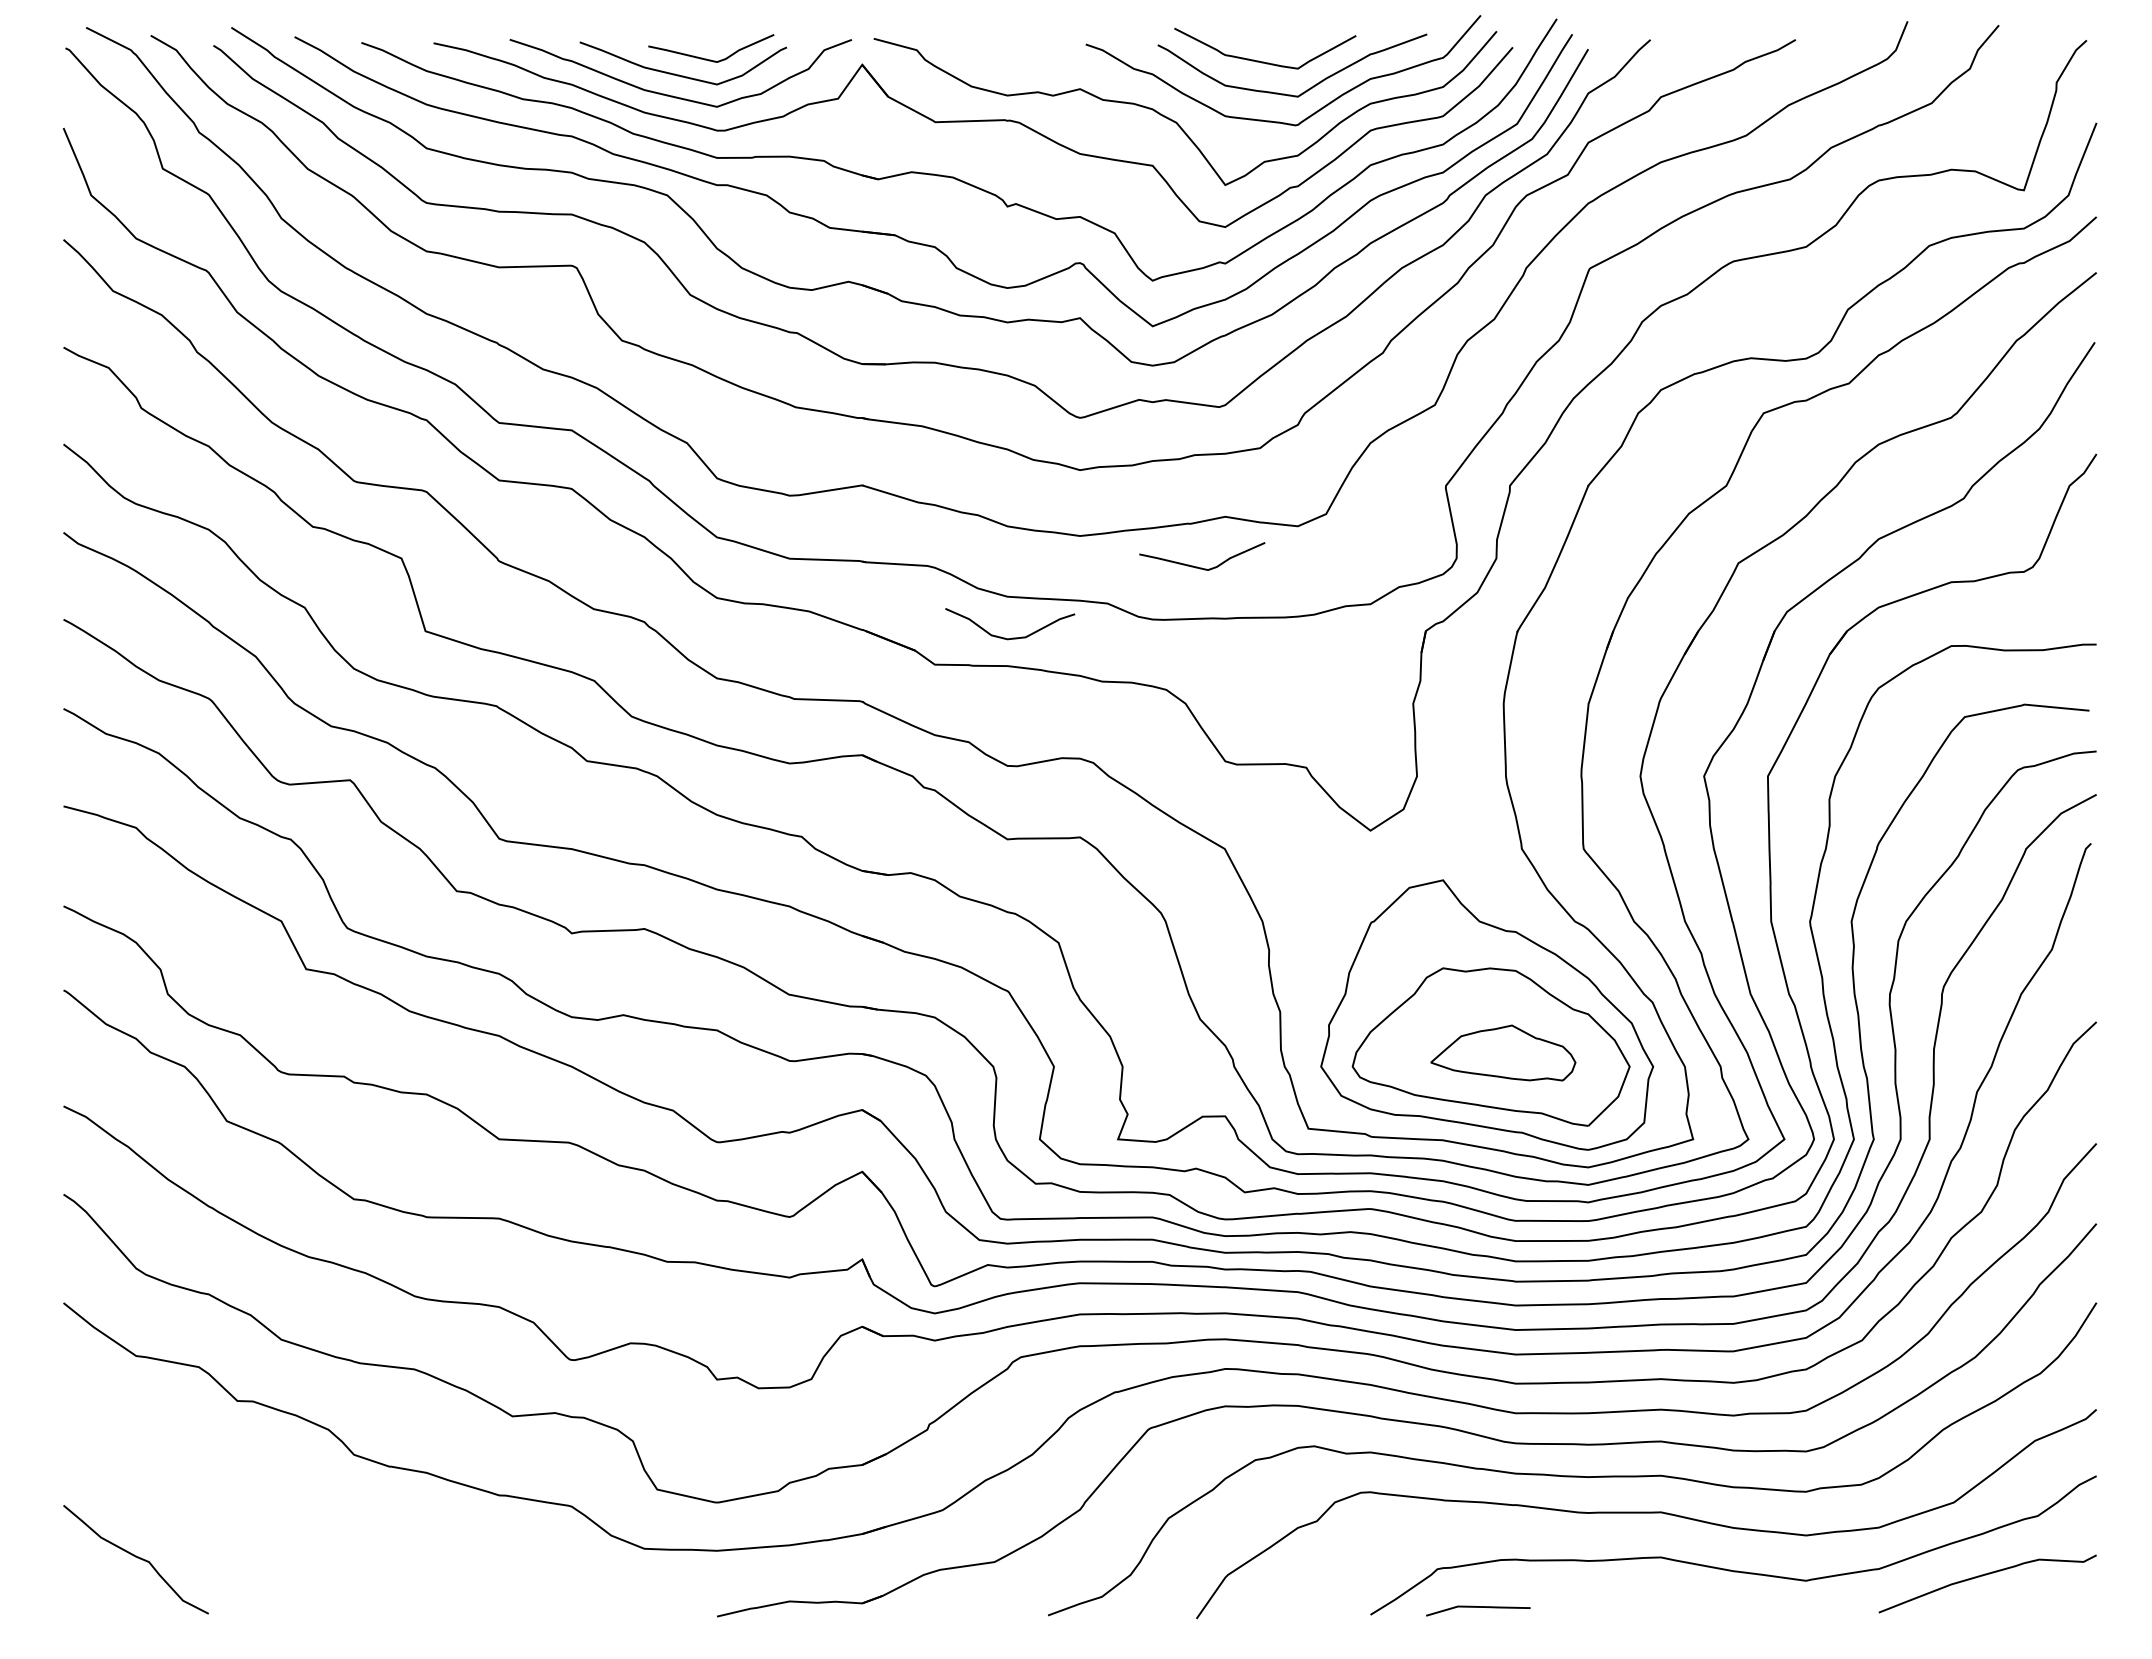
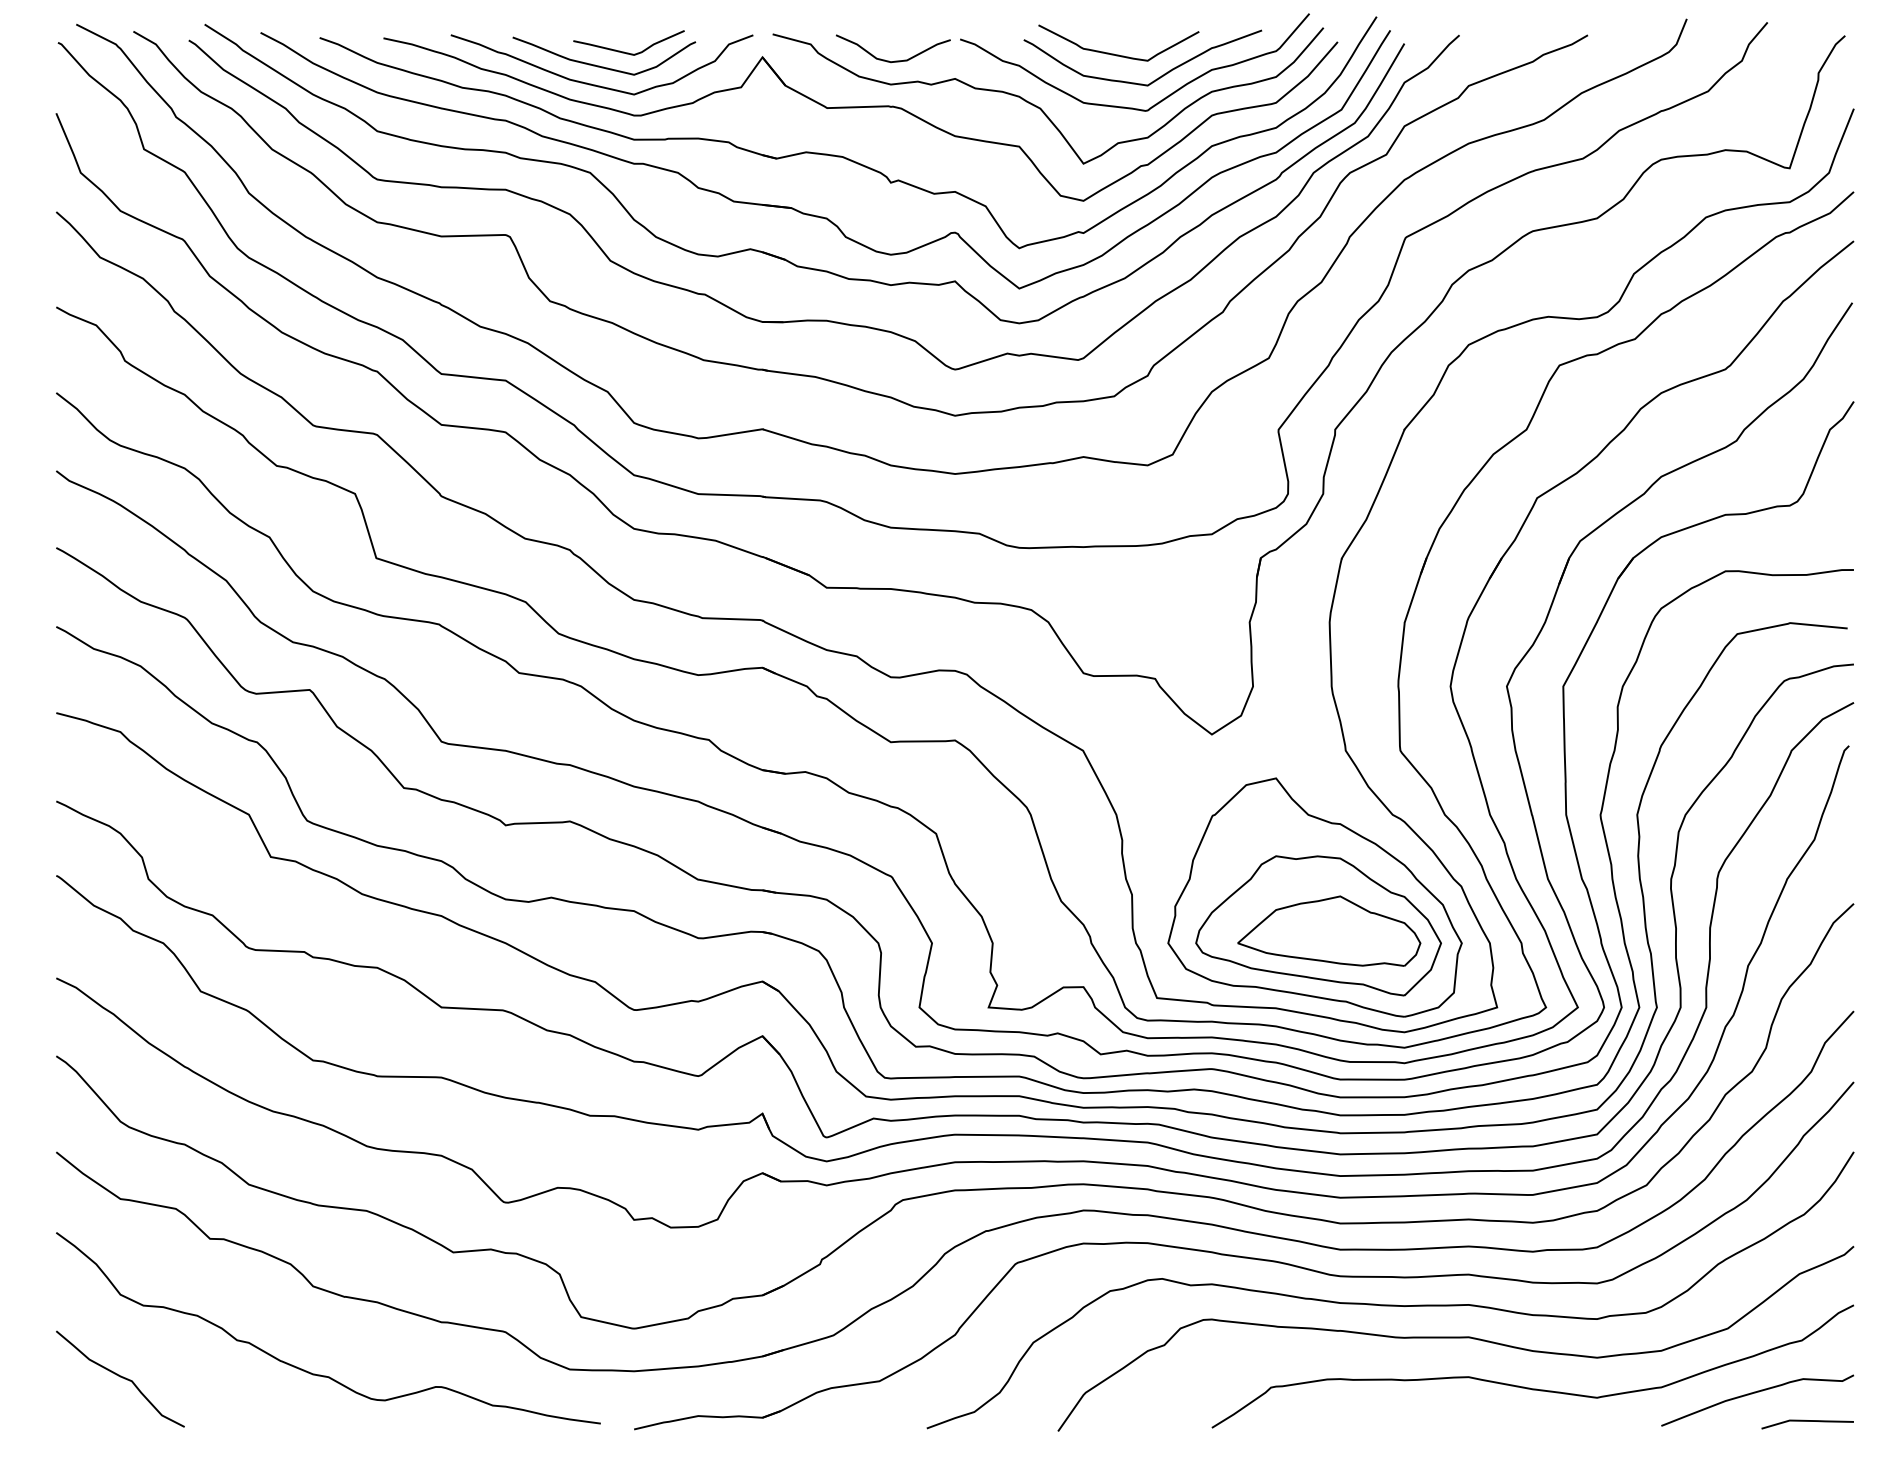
curve: (1202, 567) -> (1063, 501), removed
curve: (1012, 637) -> (895, 60), moved
part: (1503, 1052) -> (1329, 930), size x1.43
curve: (361, 1554) -> (319, 1374), added
line: (1478, 1607) -> (1807, 1421), moved

